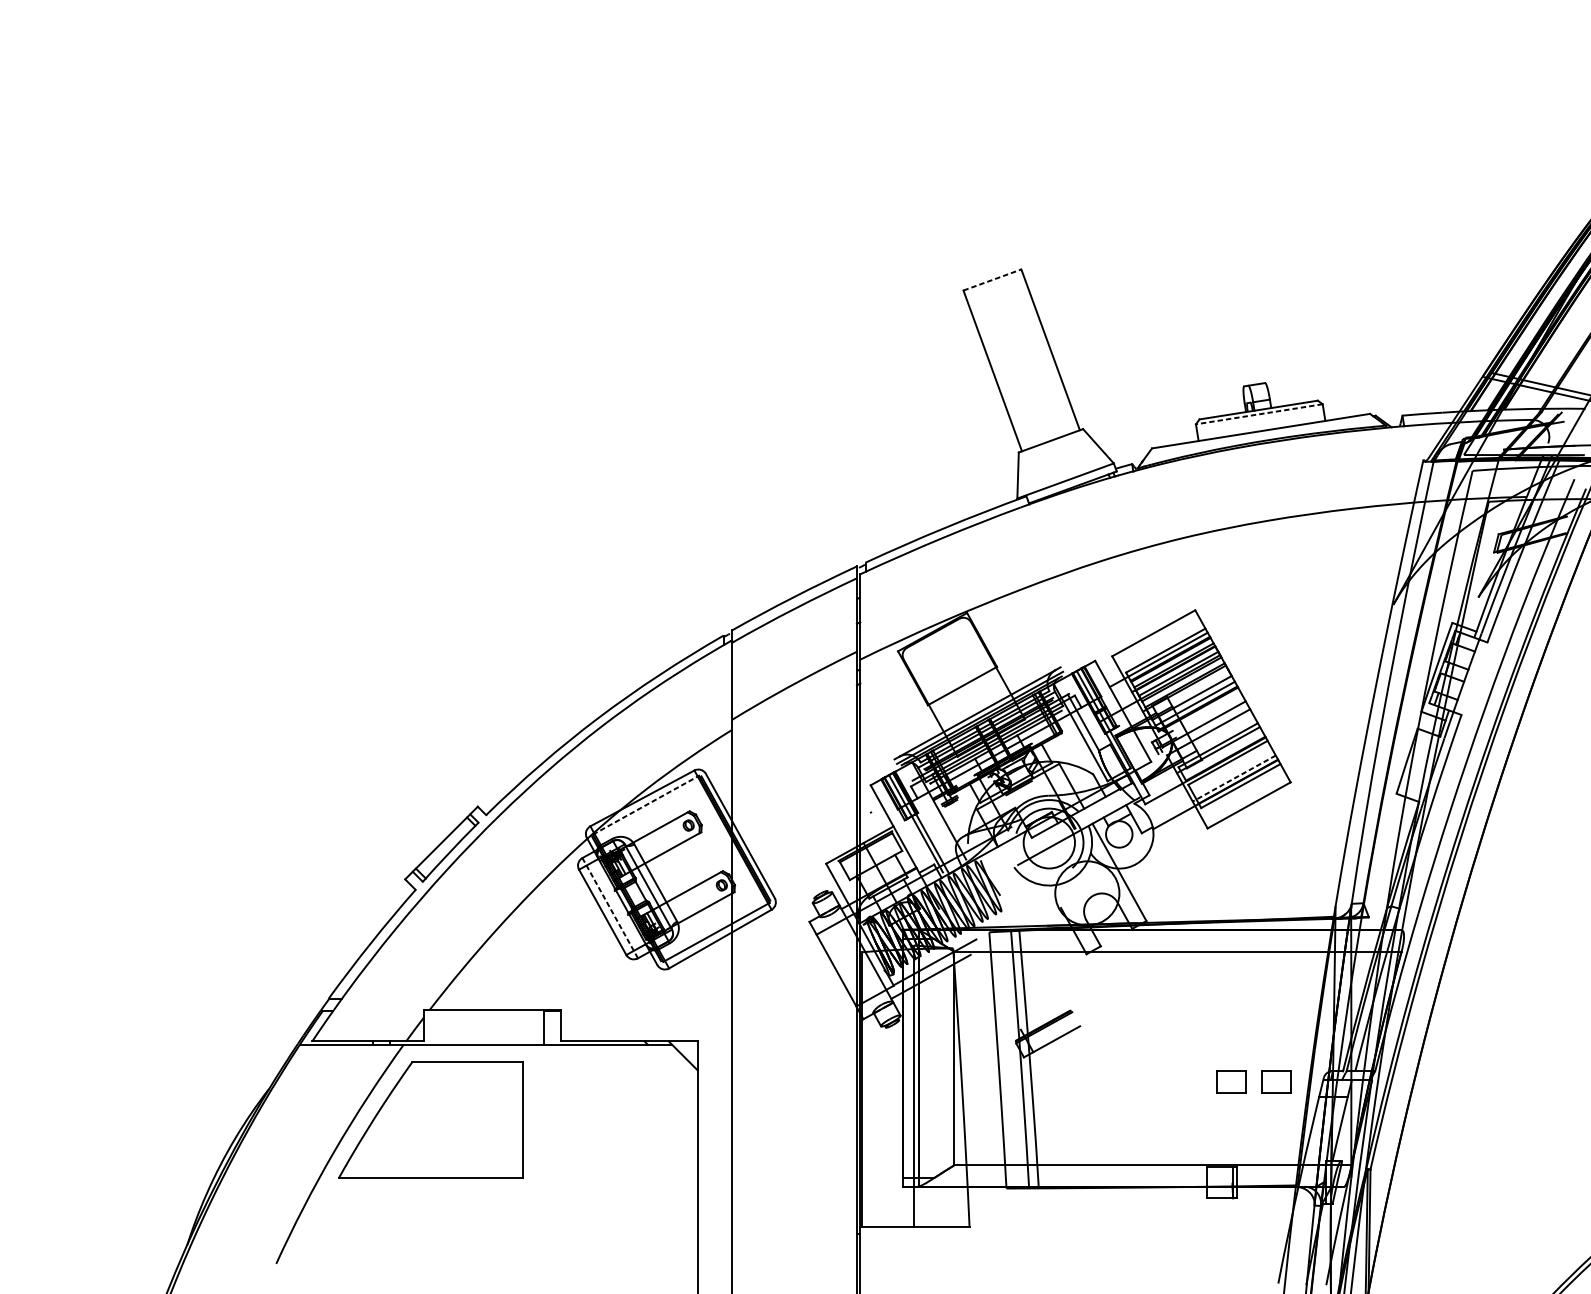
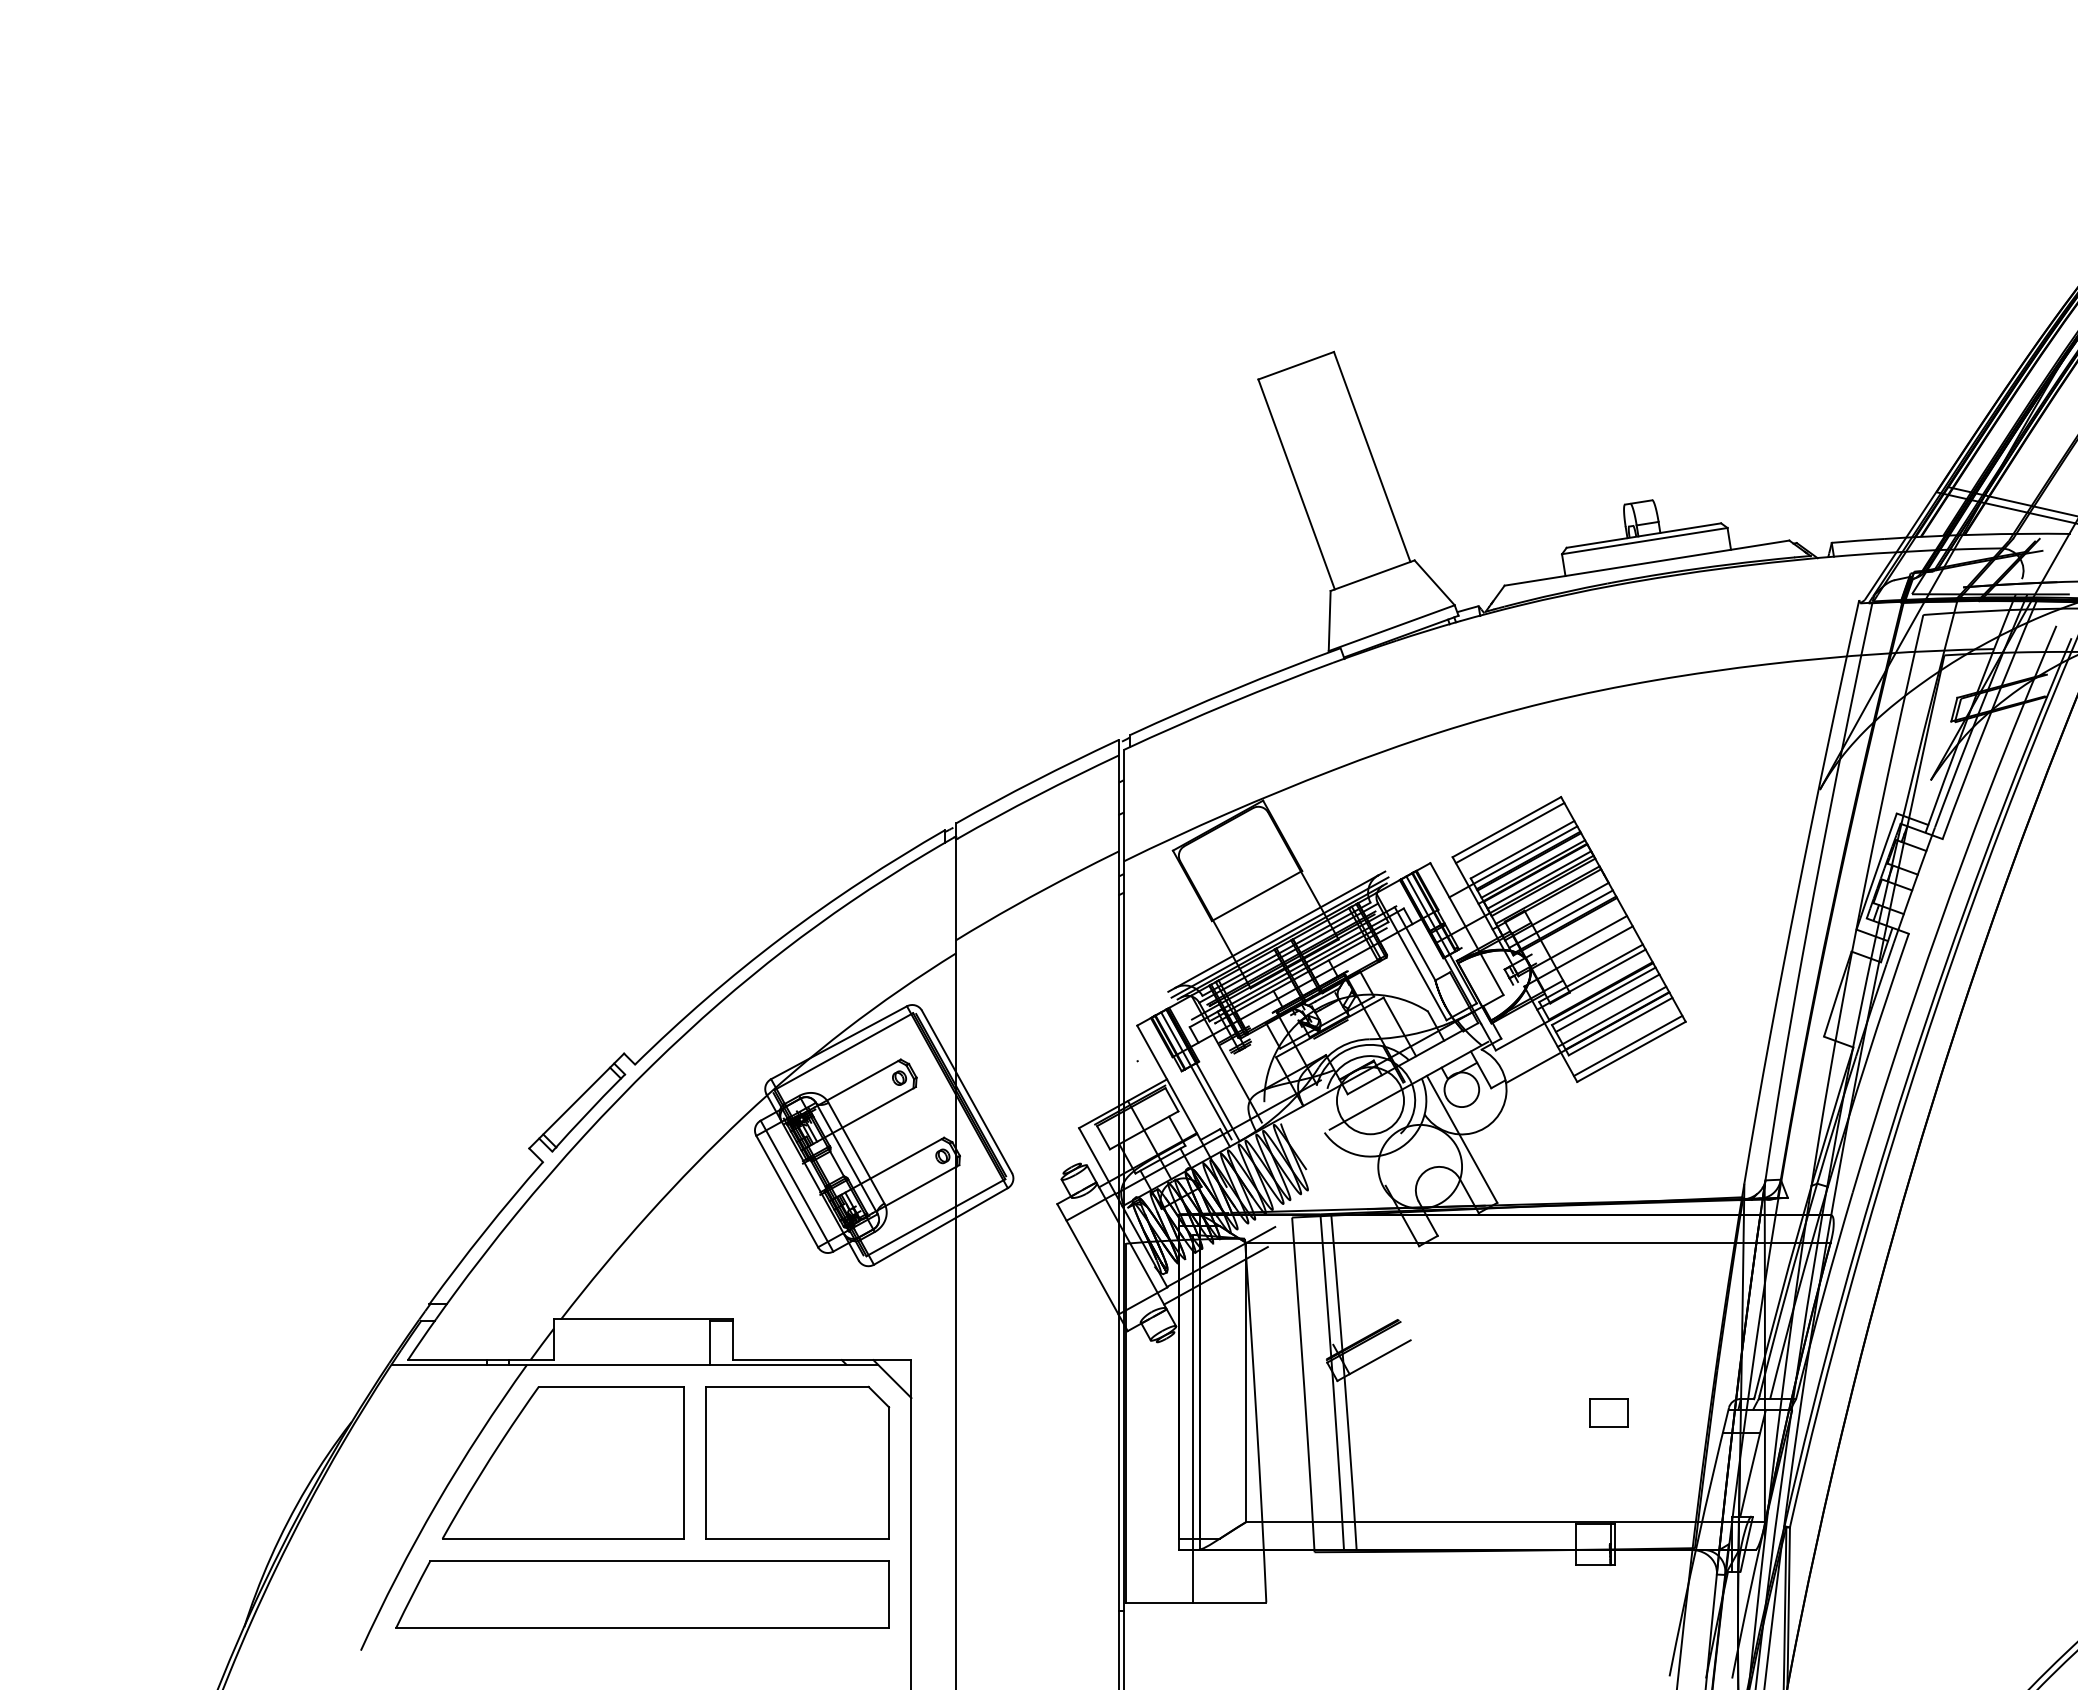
line: (992, 279) -> (1296, 365), dashed -> solid
line: (1259, 414) -> (1644, 541), dashed -> solid
line: (1155, 638) -> (1509, 833), added
line: (1230, 767) -> (1607, 1002), added
line: (1233, 779) -> (1611, 1017), dashed -> solid
line: (1246, 800) -> (1627, 1045), added
line: (646, 805) -> (844, 1051), dashed -> solid
line: (610, 908) -> (797, 1186), dashed -> solid
part: (1275, 1081) -> (1666, 1412), removed
part: (610, 1119) -> (797, 1462), added
part: (491, 1220) -> (642, 1594), added

